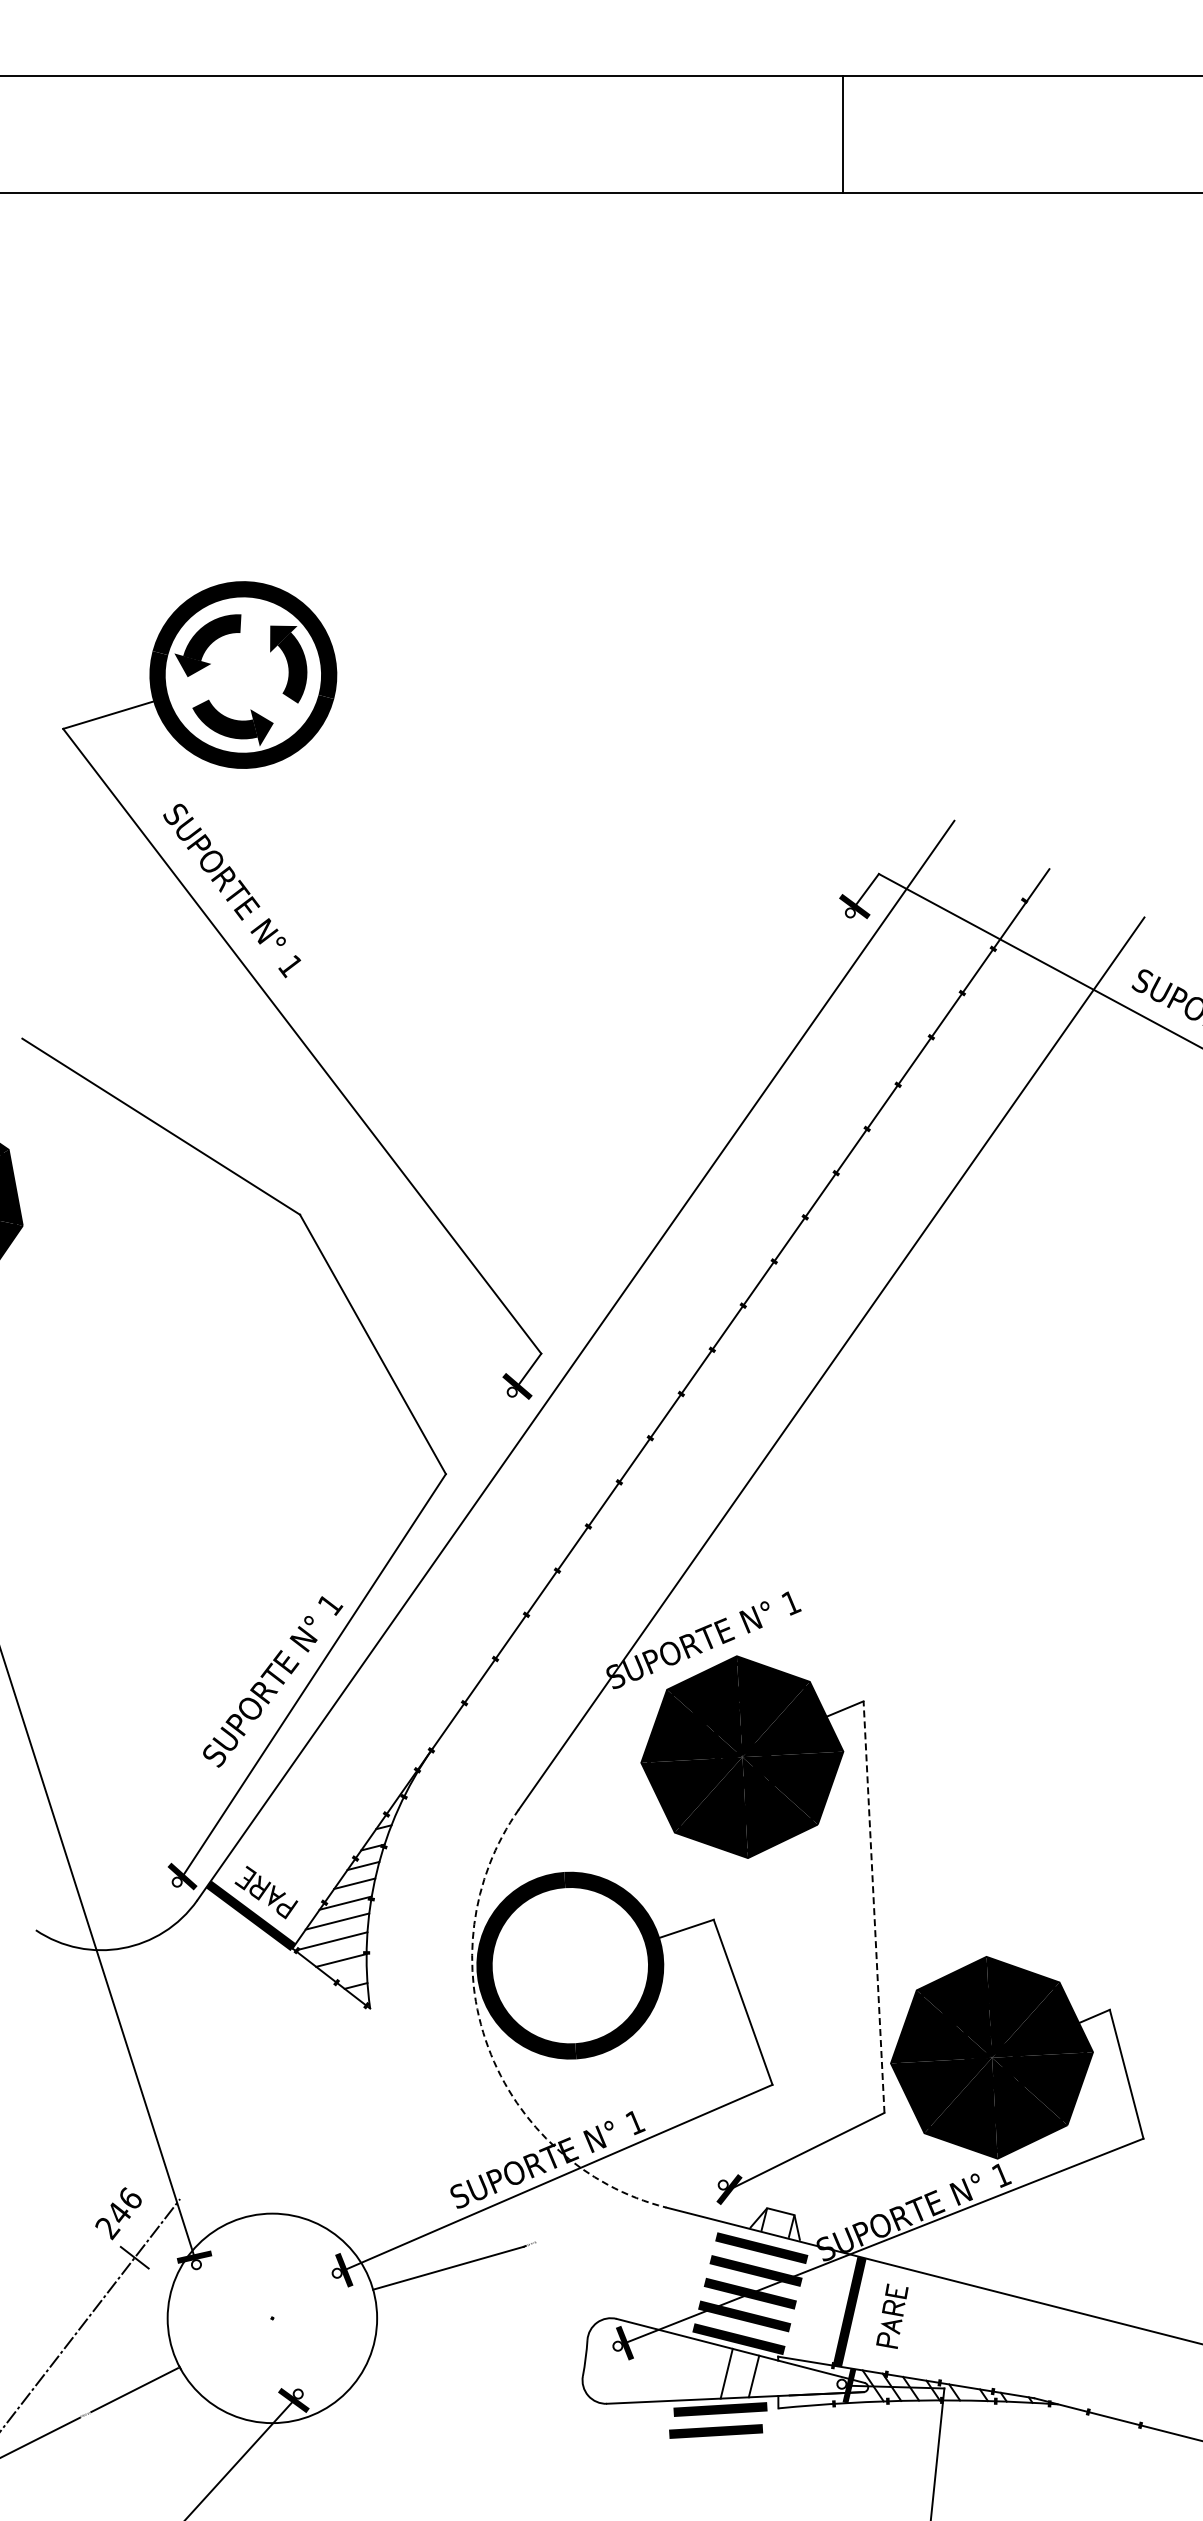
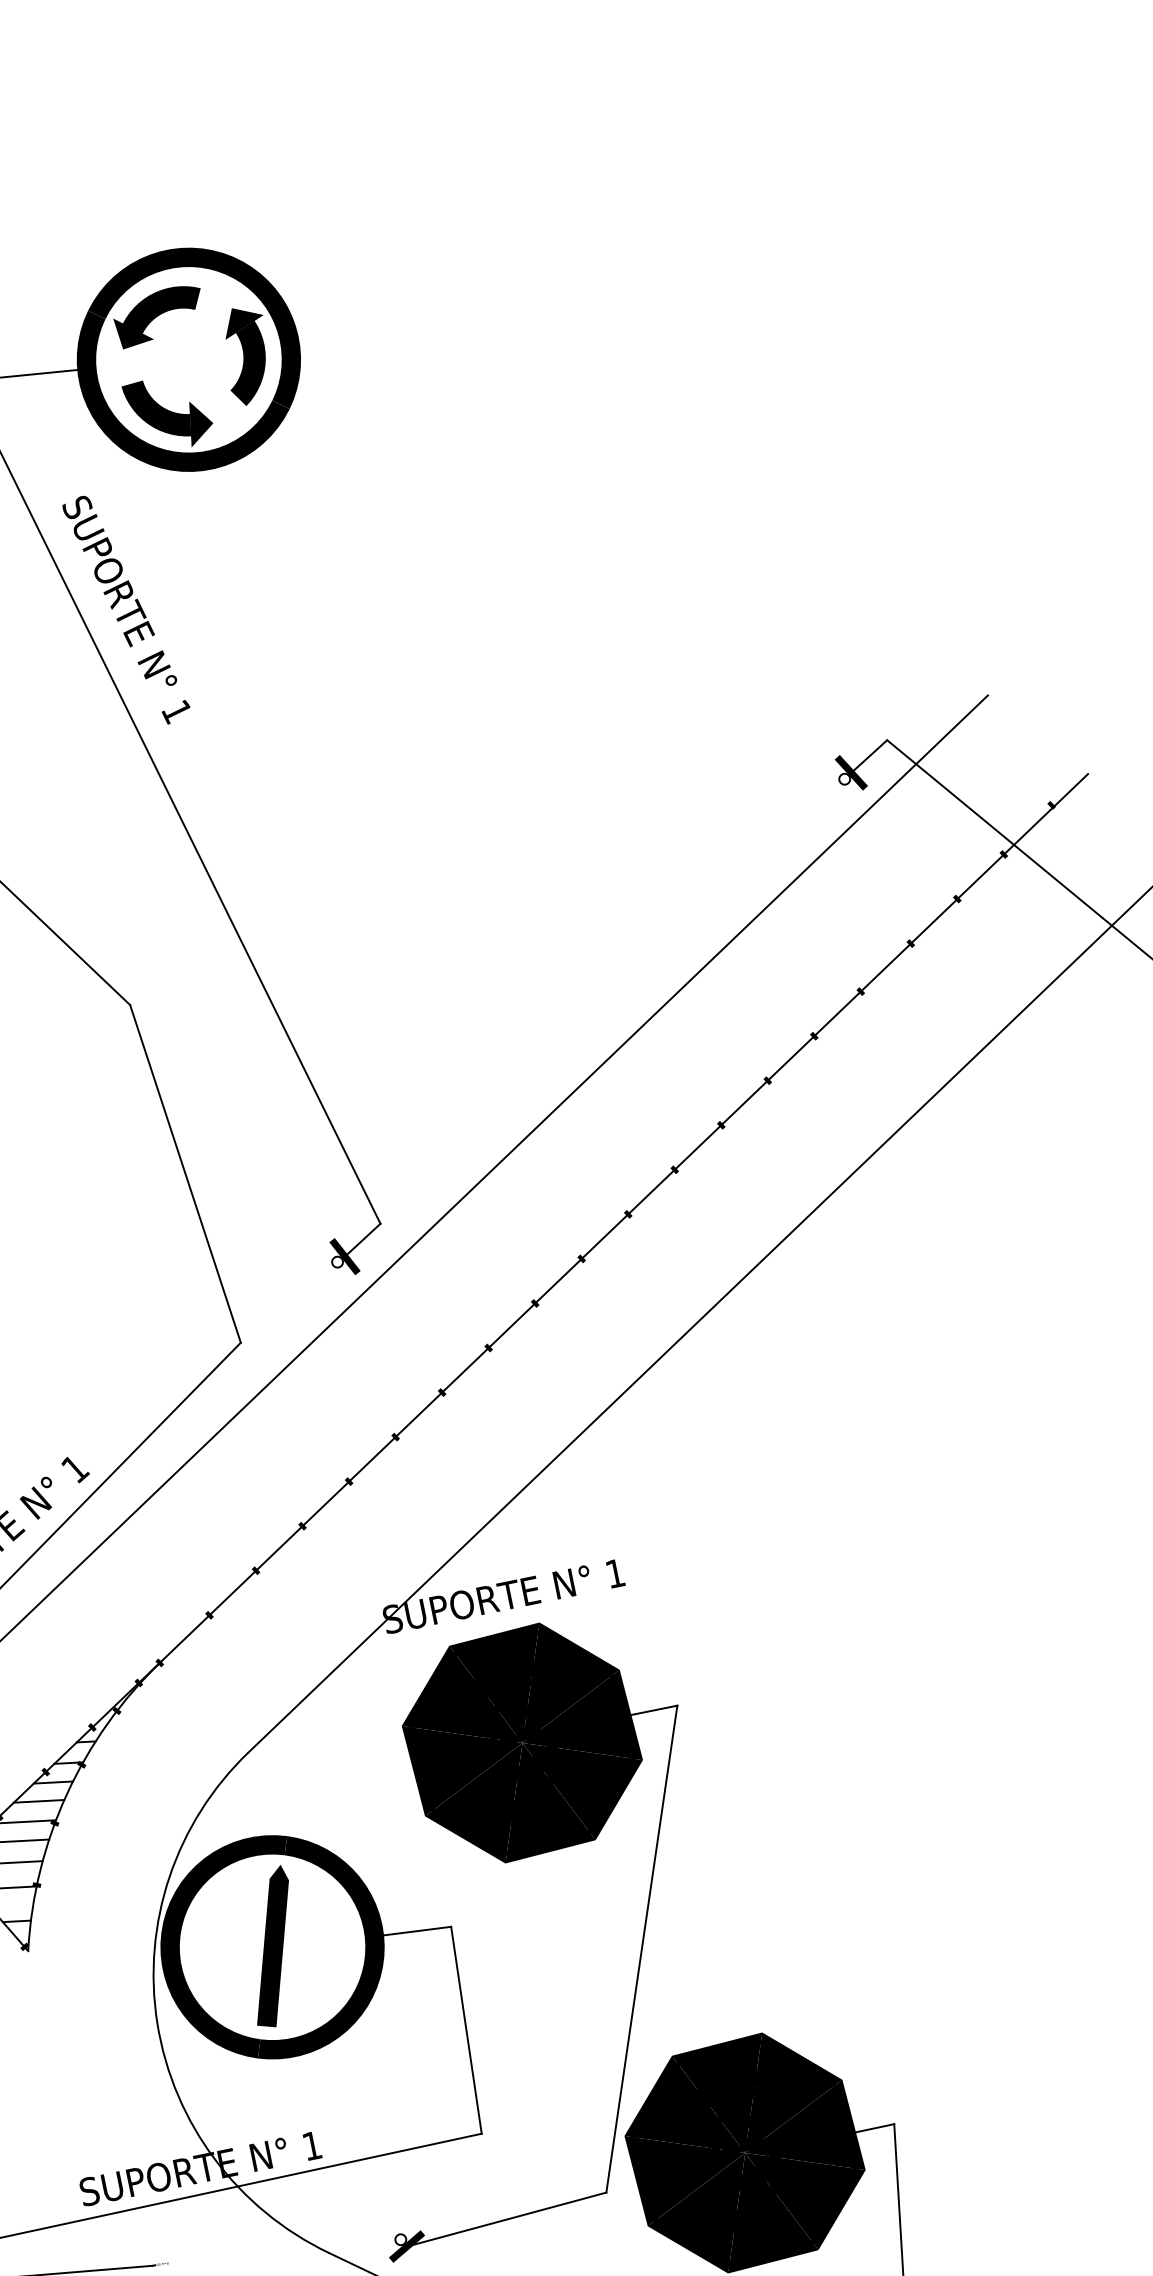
line: (874, 1906) -> (642, 1948), dashed -> solid
line: (571, 1964) -> (274, 1946), added
arc: (488, 2047) -> (157, 2024), dashed -> solid

